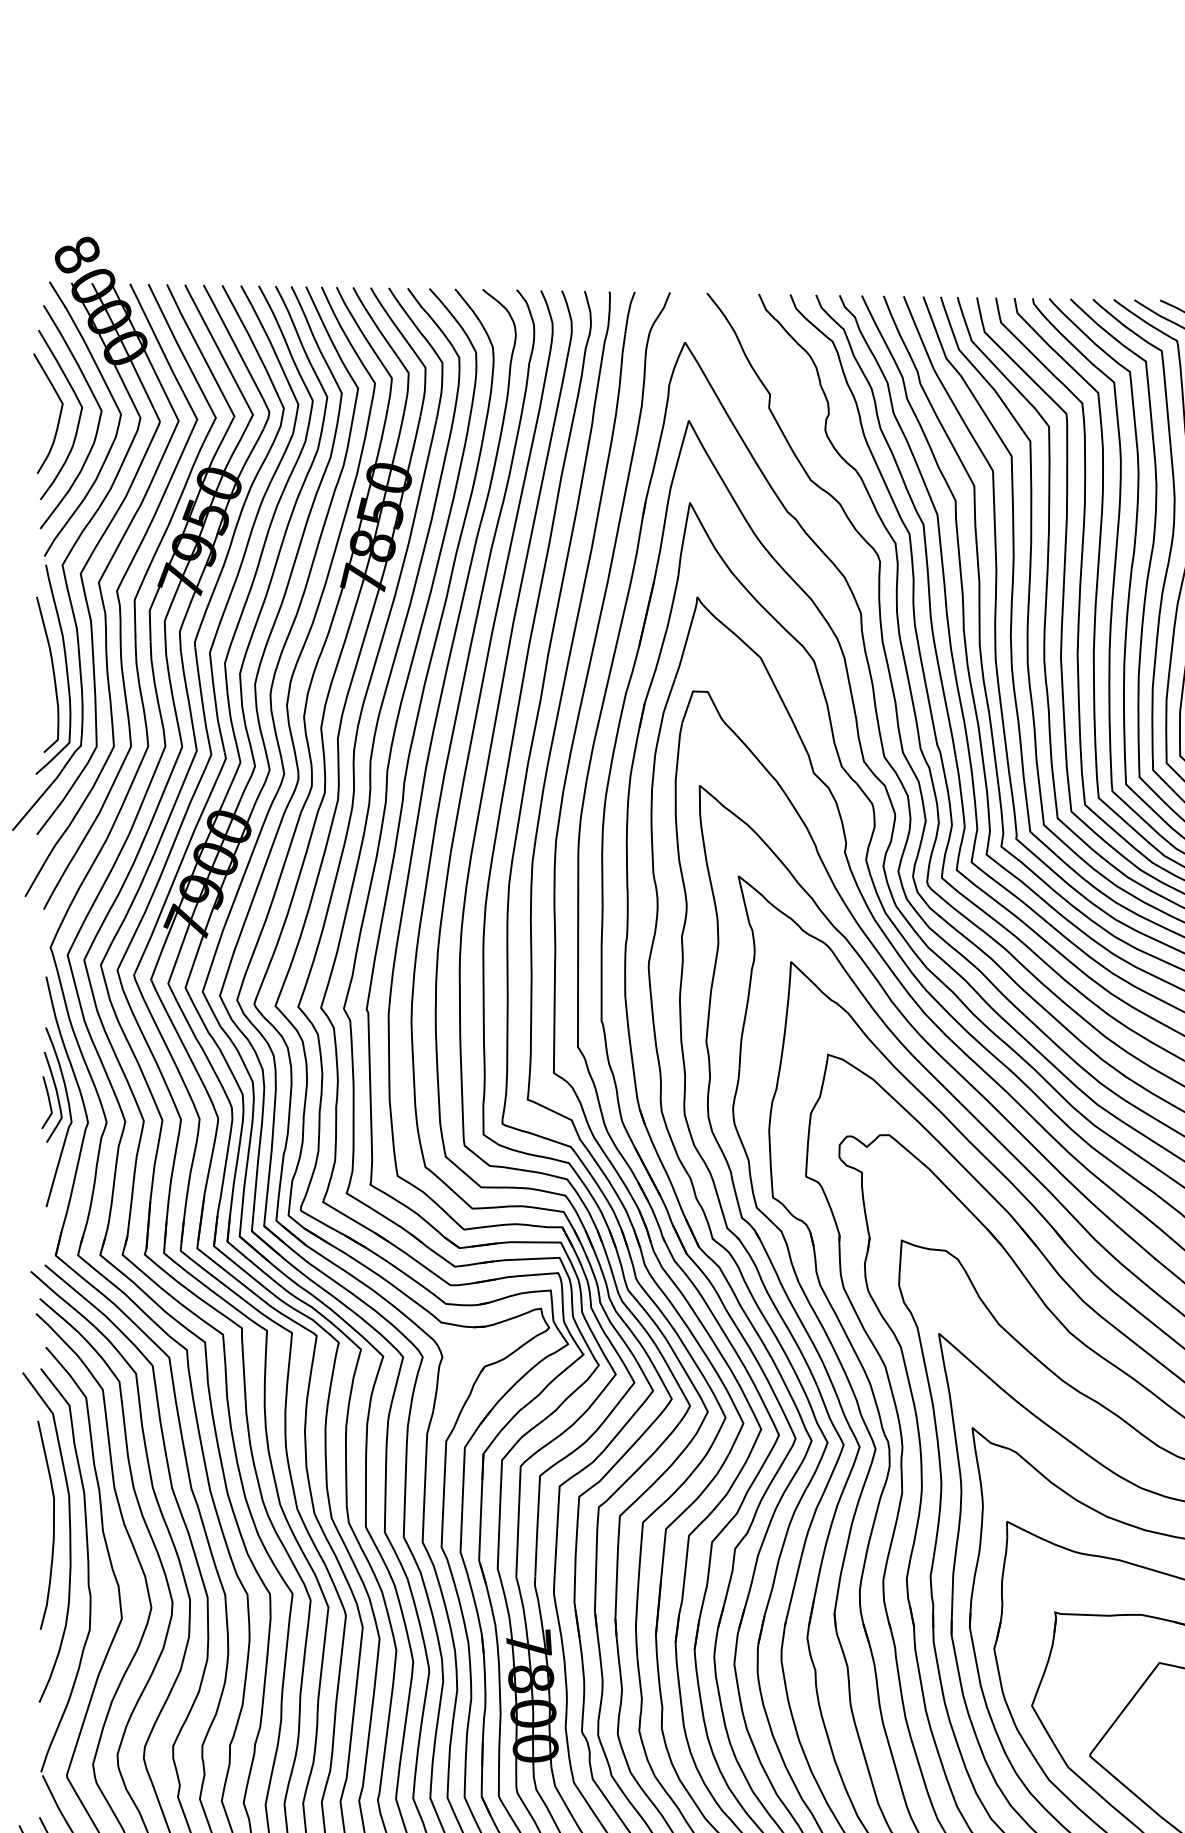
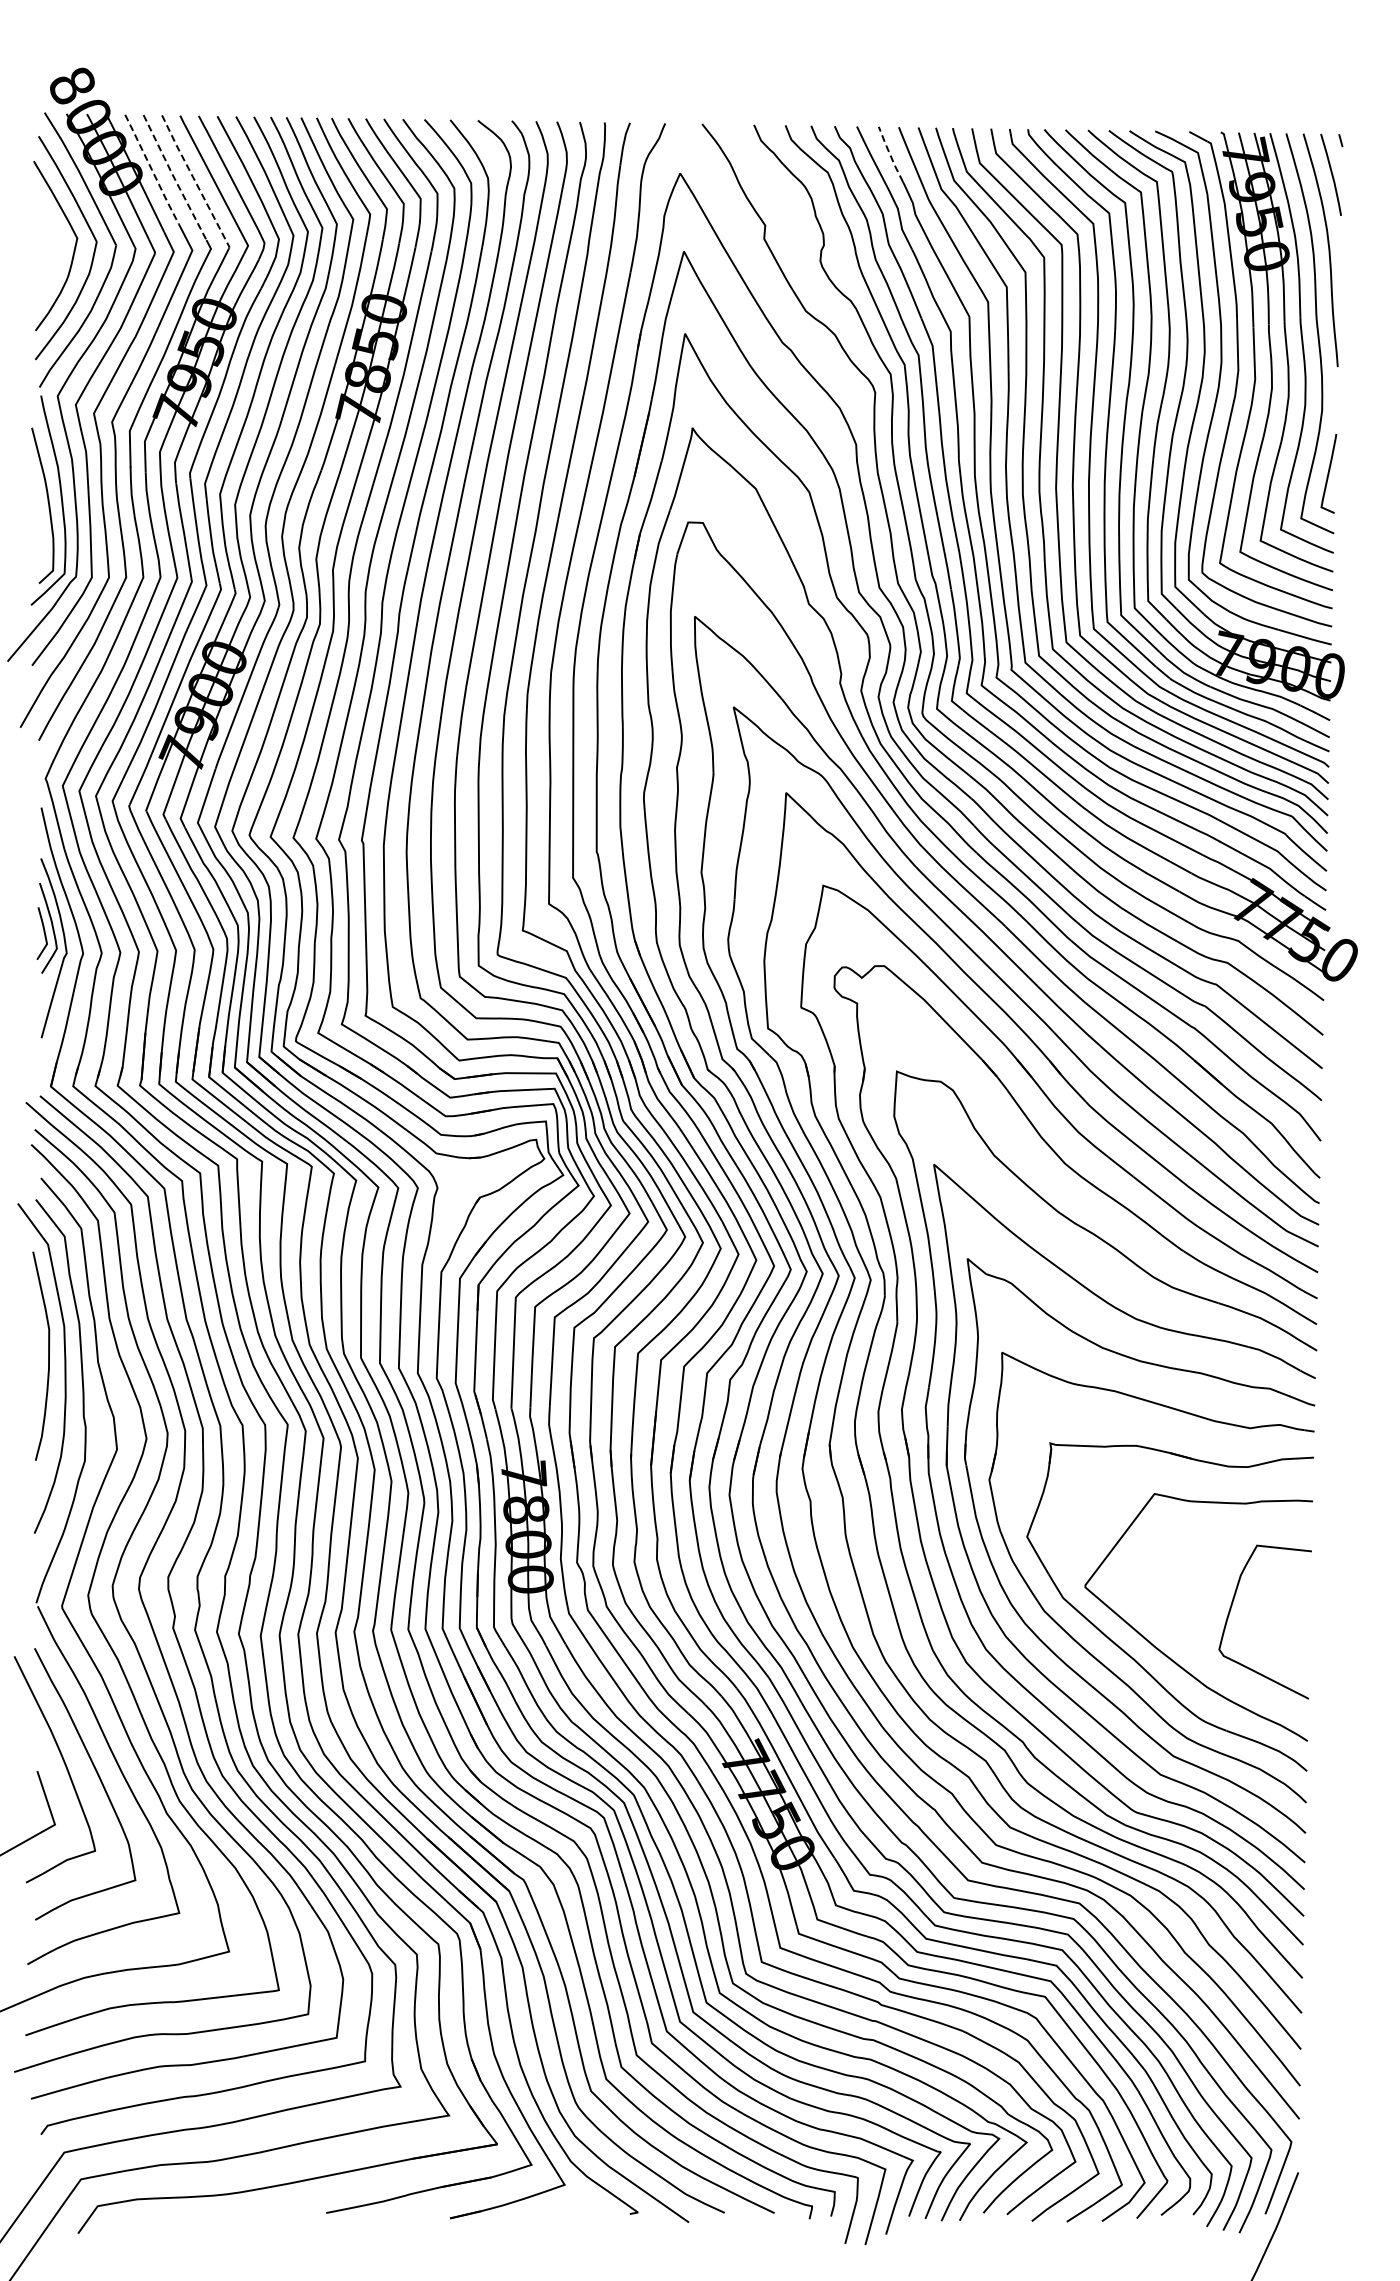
line: (894, 323) -> (889, 154), solid -> dashed
line: (156, 338) -> (151, 169), solid -> dashed
line: (178, 346) -> (173, 177), solid -> dashed
line: (200, 351) -> (195, 182), solid -> dashed
curve: (59, 413) -> (54, 244), removed

